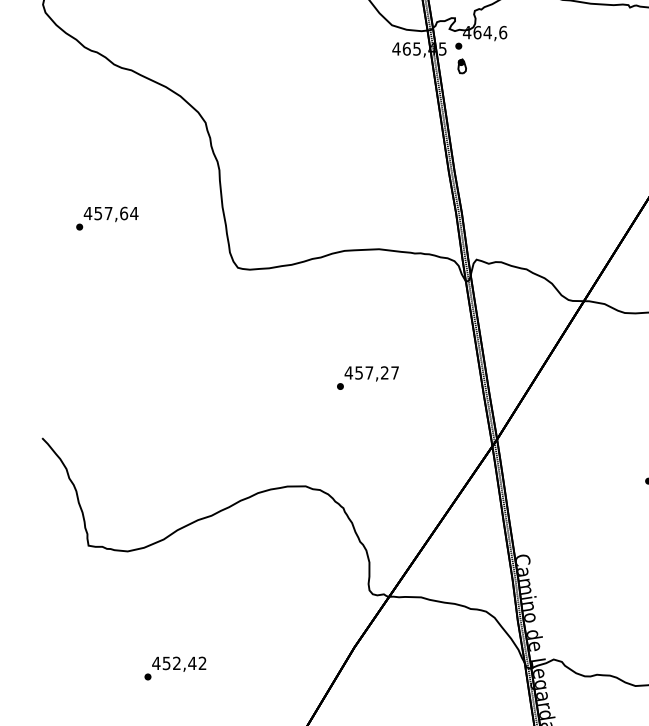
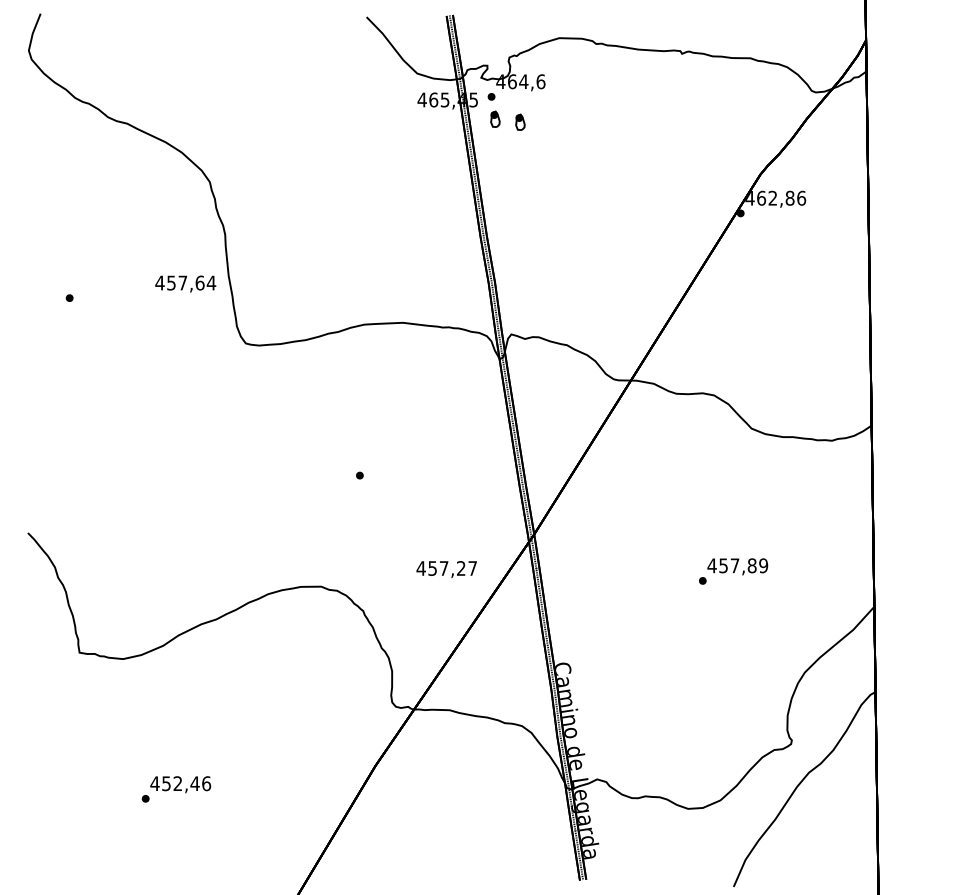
part: (484, 68) -> (520, 121), added
text: (110, 213) -> (185, 283), moved
text: (371, 373) -> (446, 569), moved
text: (202, 663) -> (206, 783), 452,42 -> 452,46

